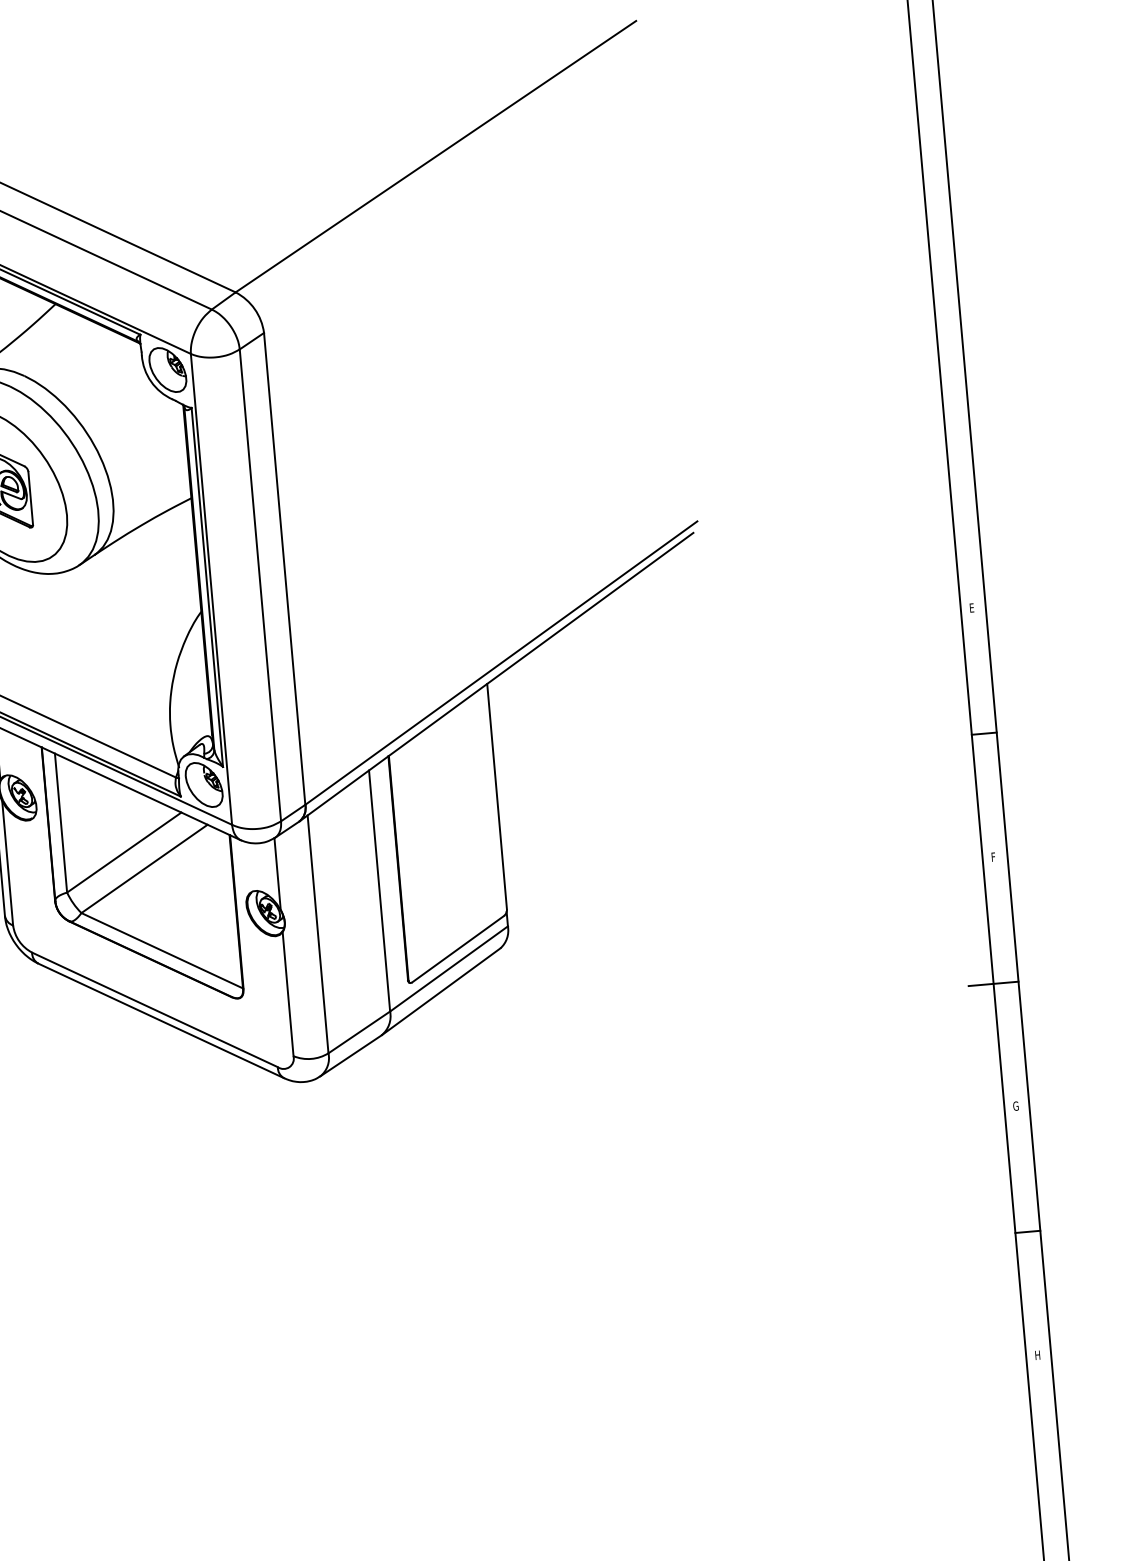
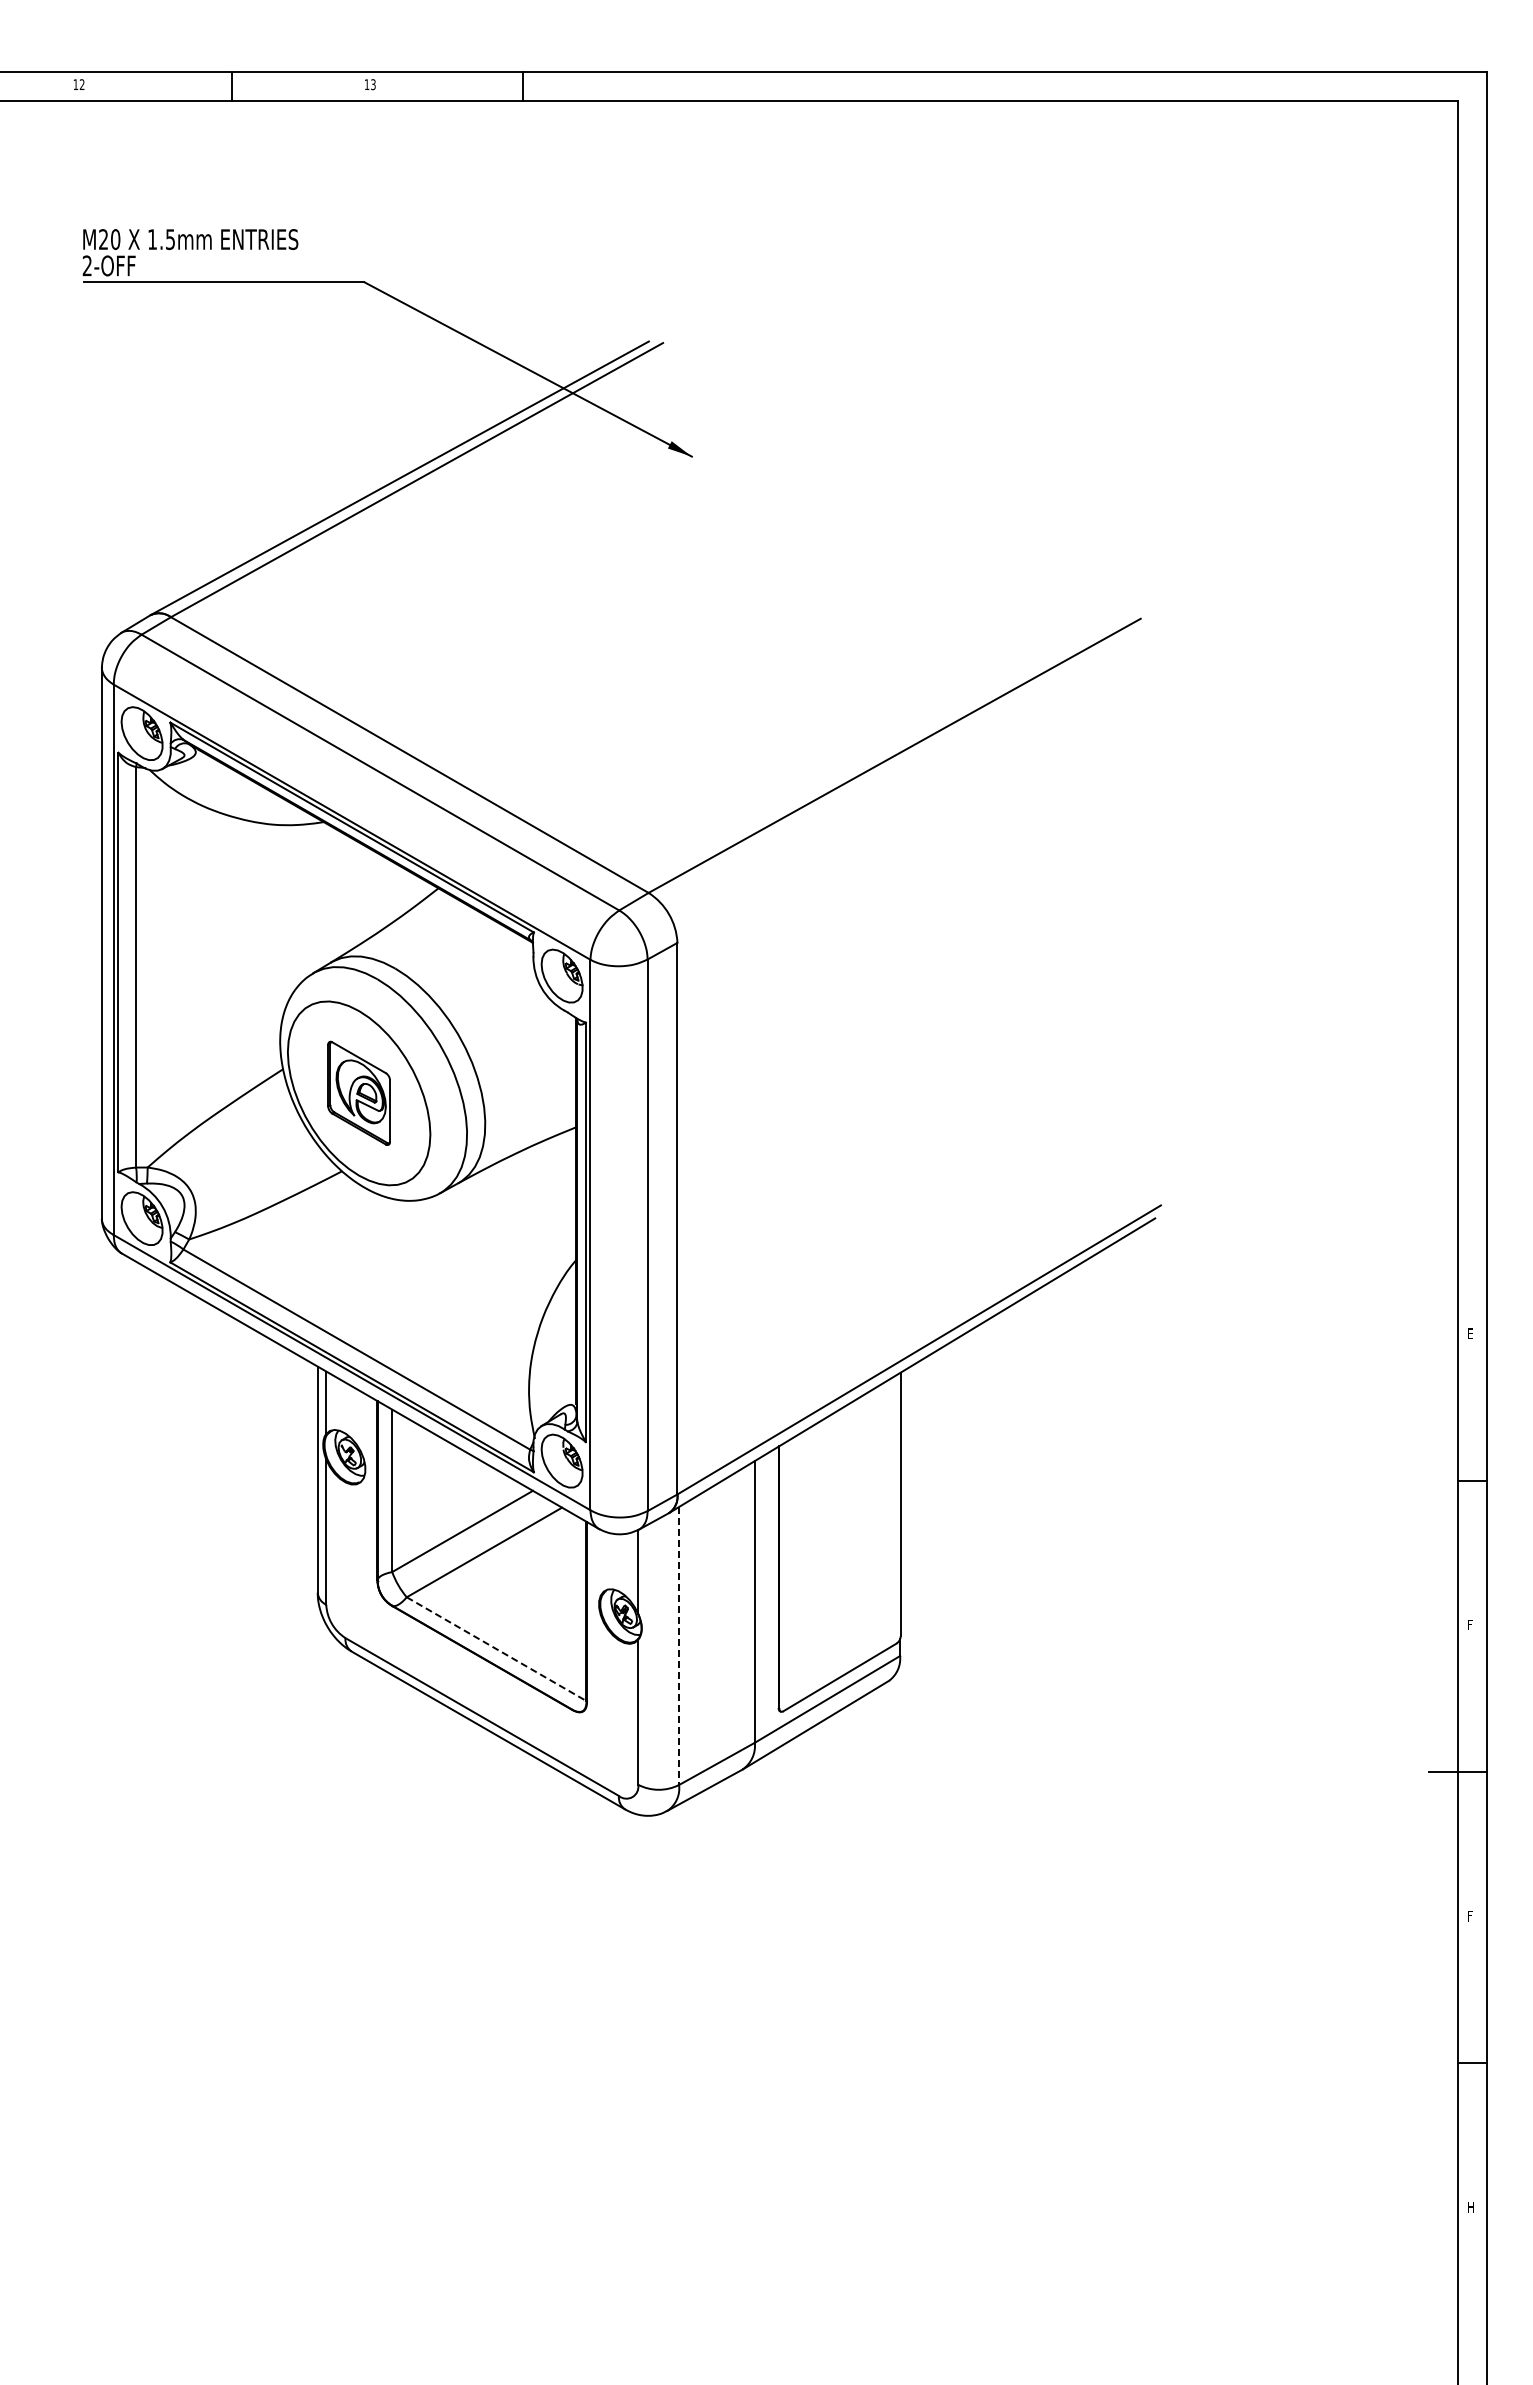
line: (318, 934) -> (679, 1646), solid -> dashed
line: (162, 951) -> (496, 1649), solid -> dashed
text: (1016, 1105) -> (1471, 1915), G -> F

